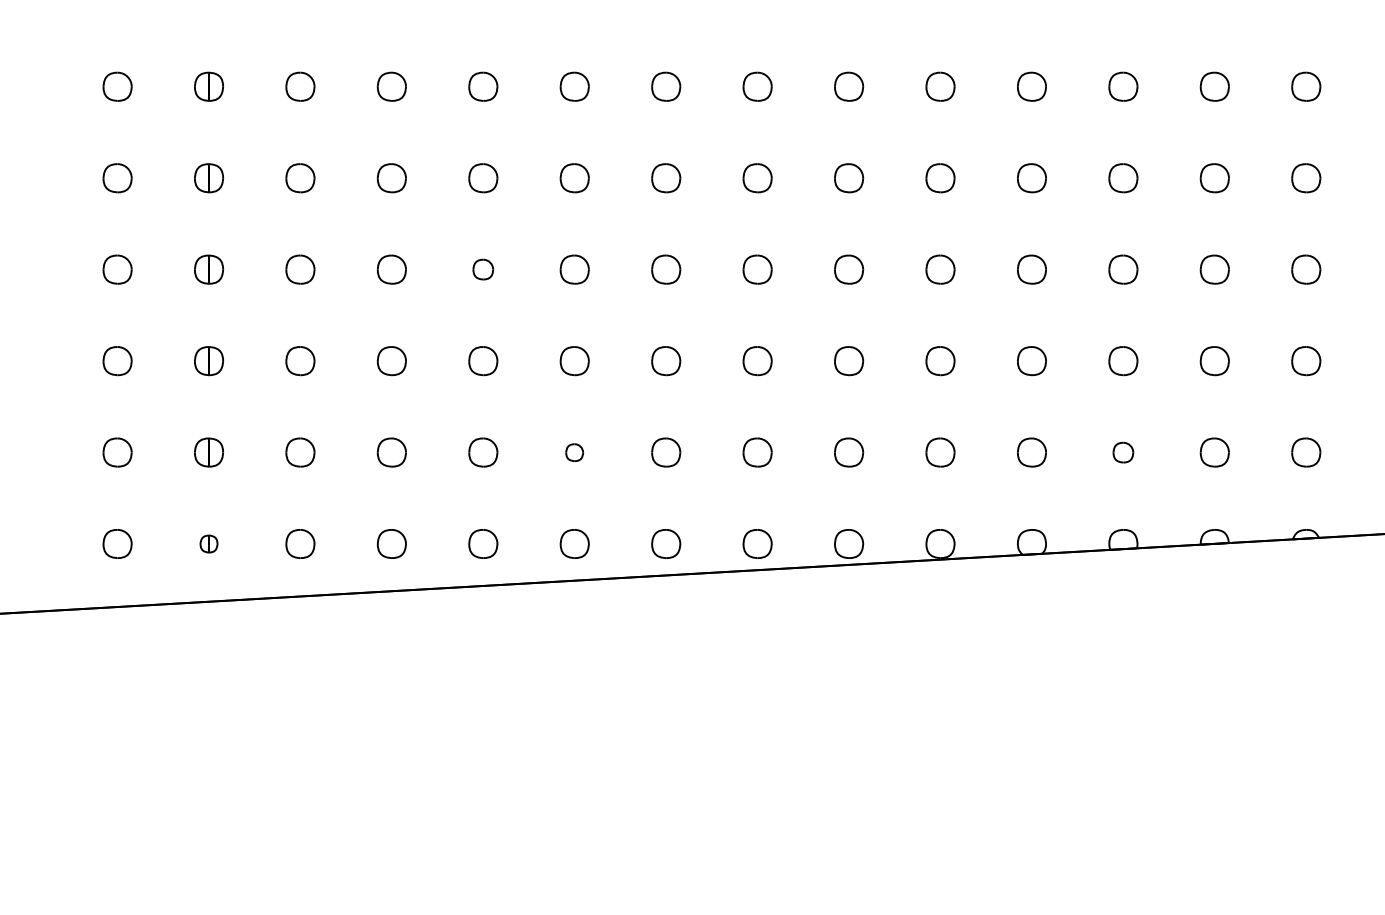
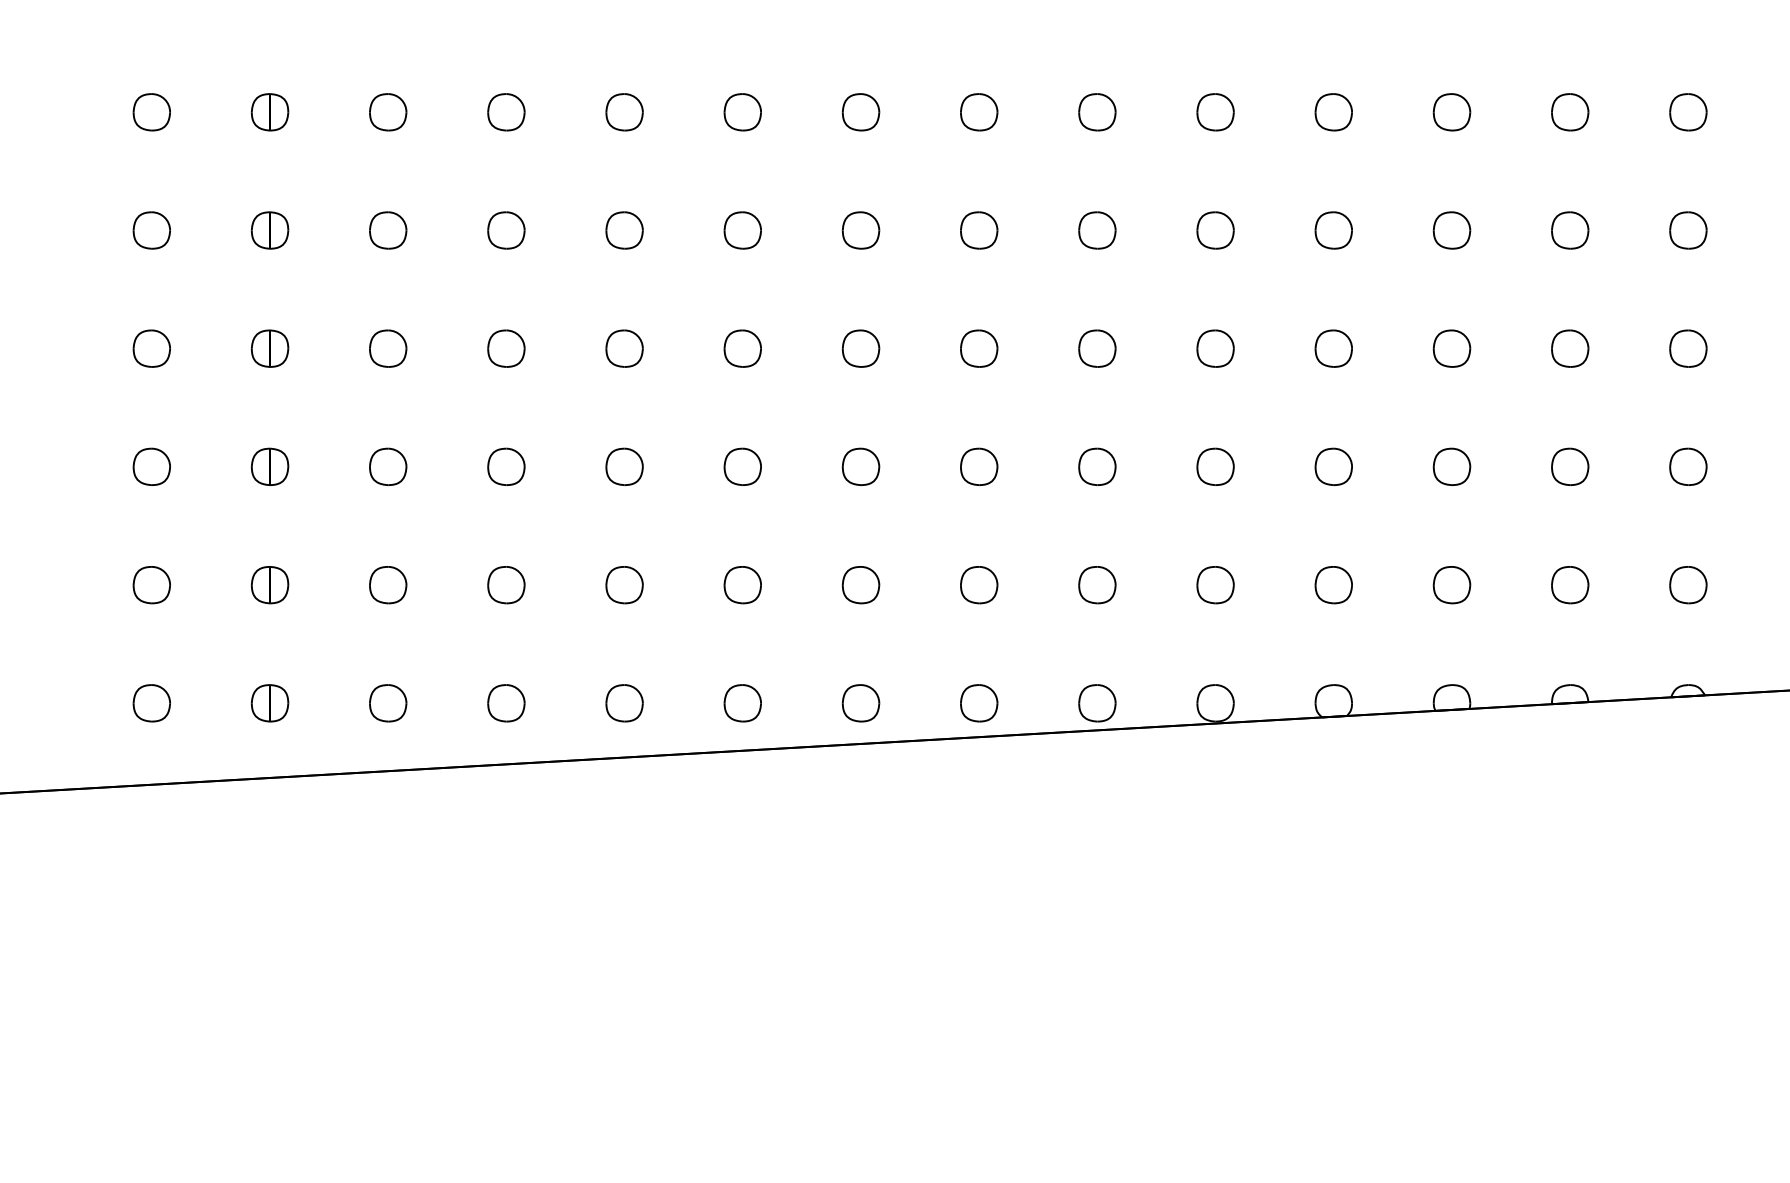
part: (483, 269) -> (624, 348), size x1.43
part: (574, 452) -> (742, 585), size x1.67
part: (1123, 452) -> (1451, 585), size x1.43
part: (208, 544) -> (269, 703), size x1.67

